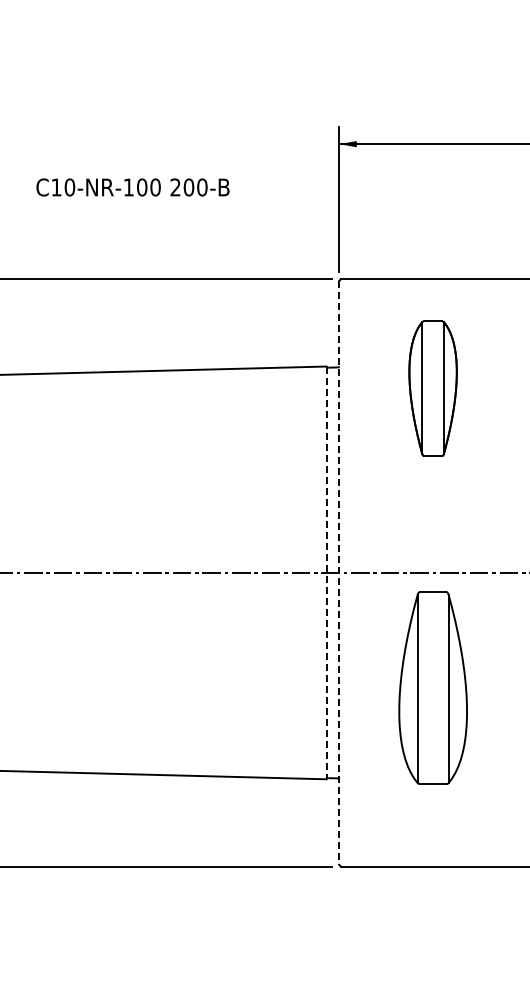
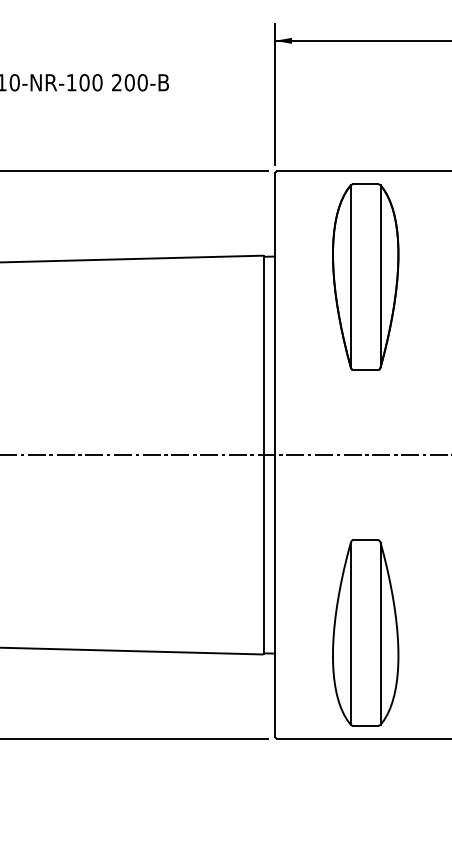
part: (432, 388) -> (365, 276), size x1.43
line: (339, 572) -> (275, 454), dashed -> solid
line: (327, 573) -> (263, 455), dashed -> solid
part: (432, 687) -> (365, 632), moved

